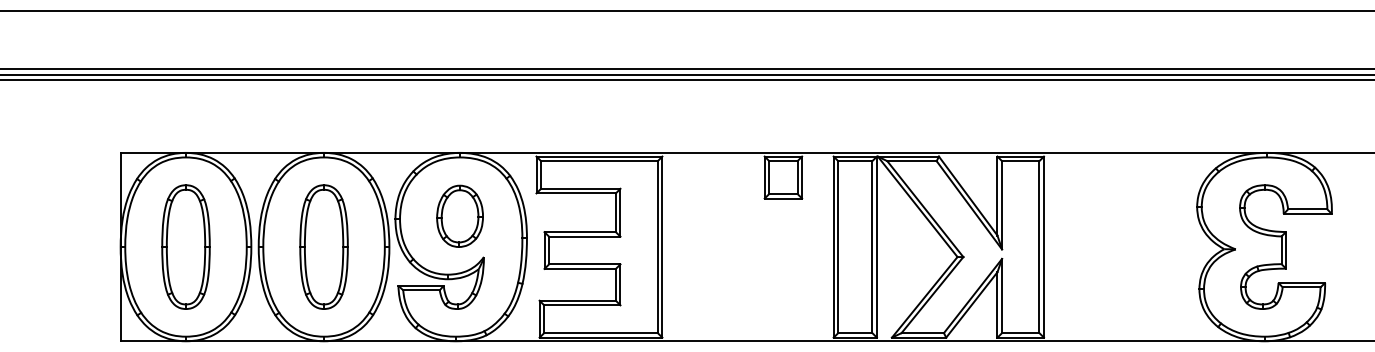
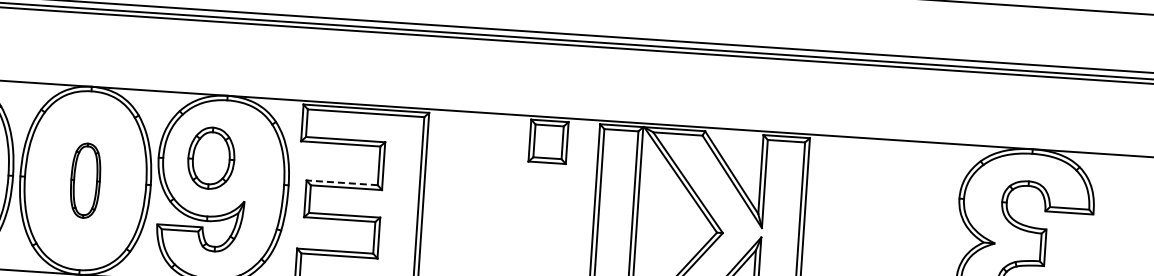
part: (459, 215) -> (210, 157), moved
line: (580, 232) -> (342, 183), solid -> dashed
part: (323, 246) -> (85, 180), size x0.6

